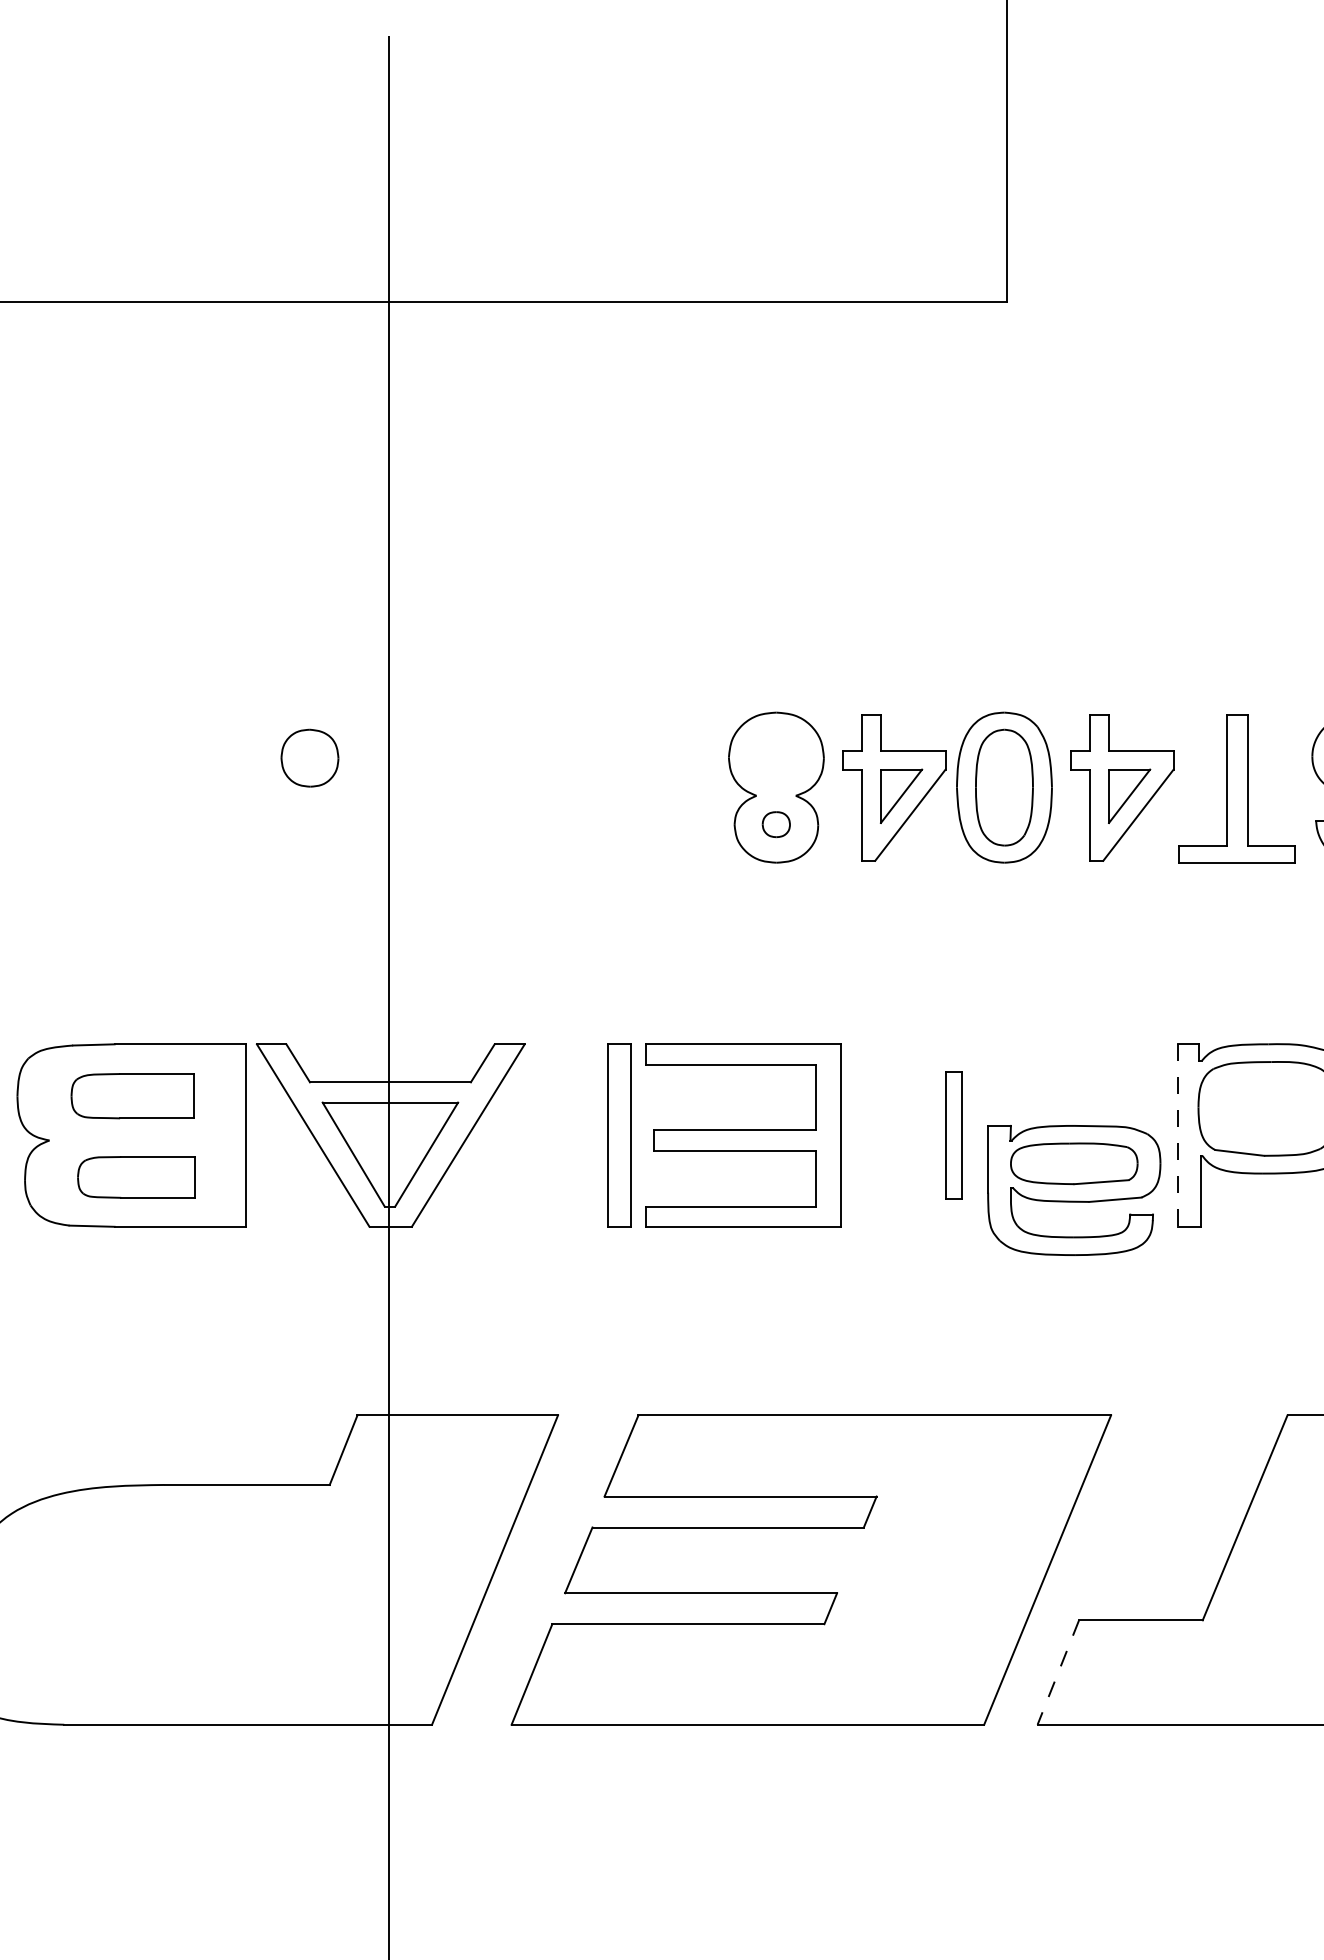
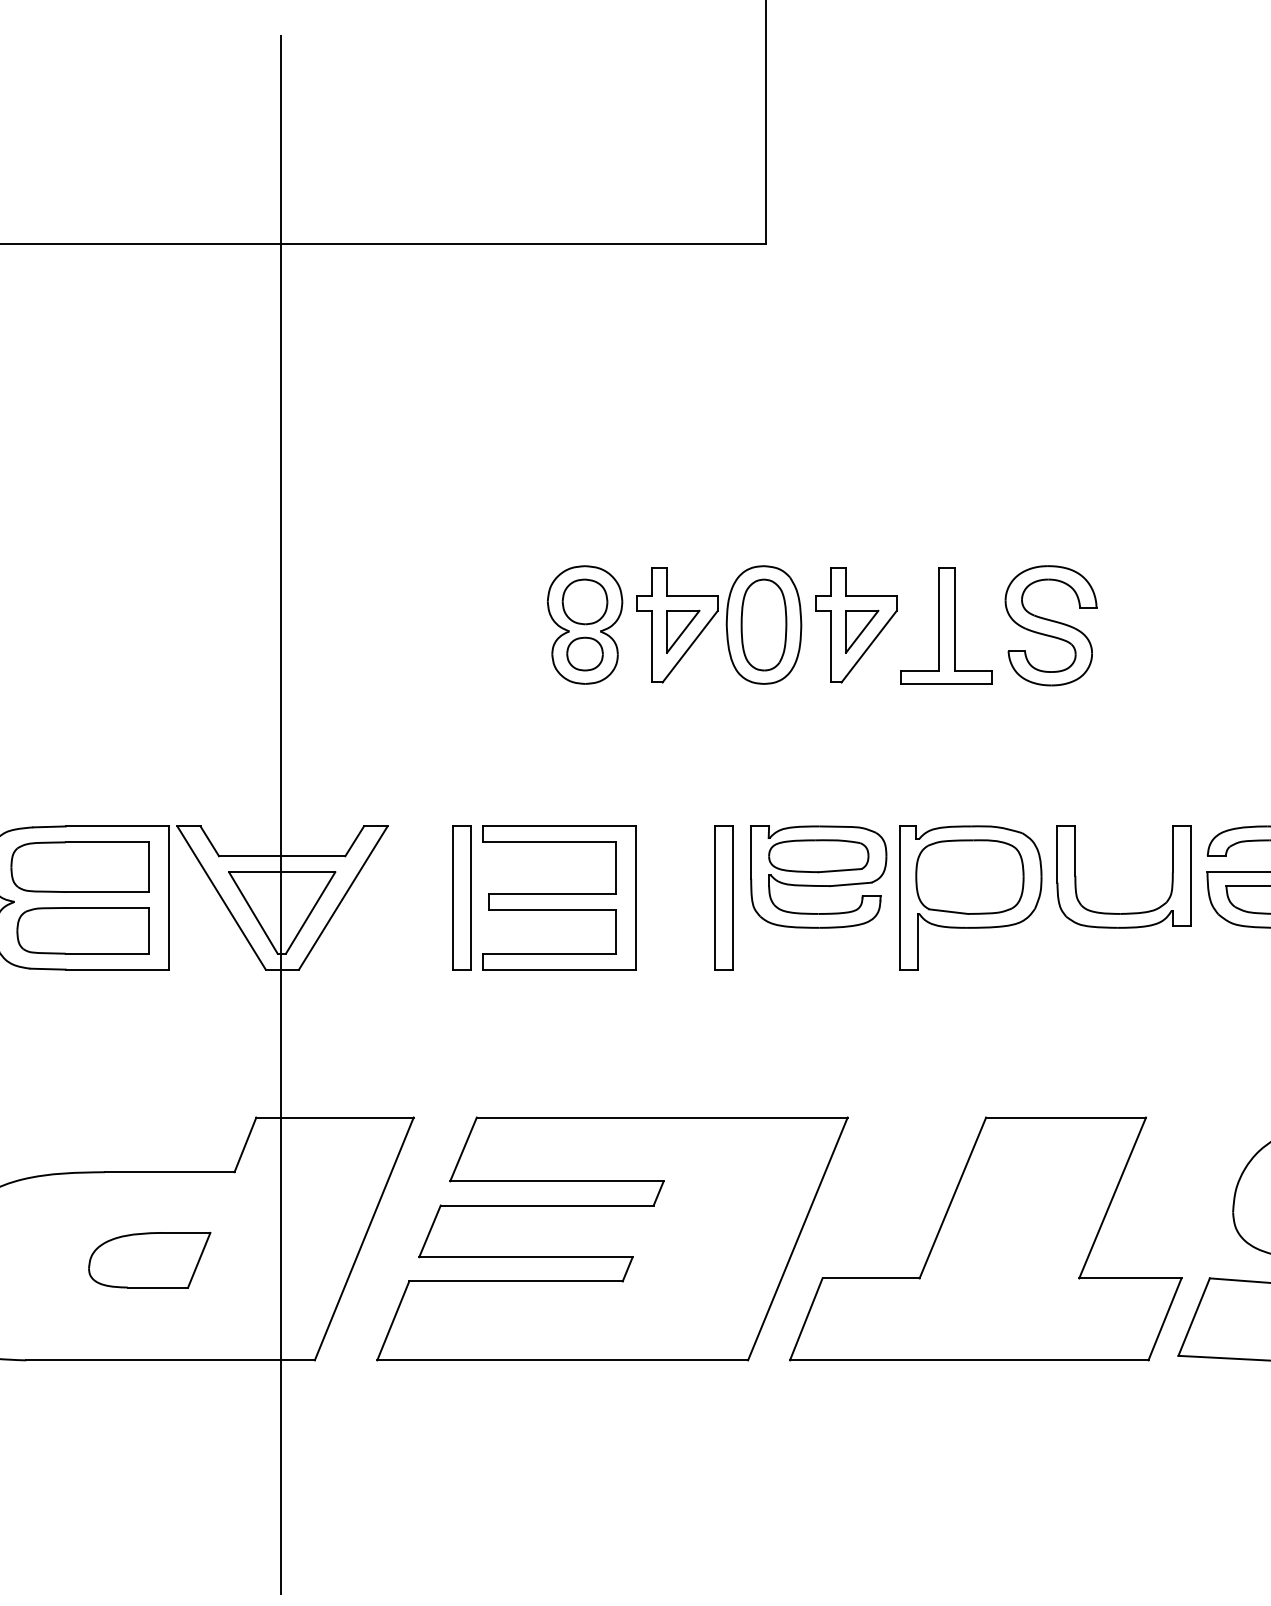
part: (309, 757) -> (584, 601), moved
part: (775, 823) -> (584, 653), size x1.67
part: (132, 1095) -> (79, 866), size x1.43
part: (952, 1134) -> (723, 897), size x1.43
line: (1178, 1136) -> (900, 898), dashed -> solid
part: (135, 1176) -> (82, 930), size x1.43
part: (1073, 1189) -> (818, 876), moved
part: (221, 1597) -> (149, 1260), added
line: (1058, 1672) -> (806, 1319), dashed -> solid

